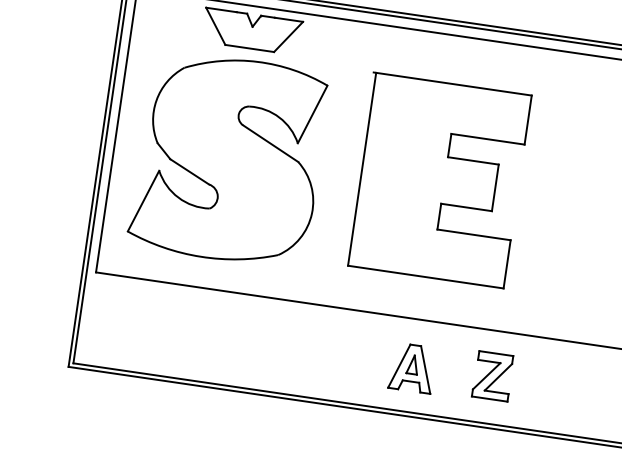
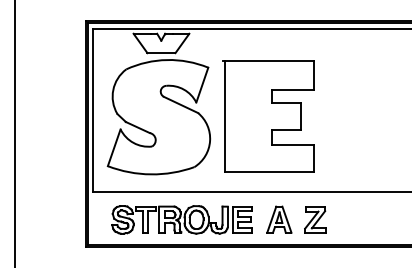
part: (438, 179) -> (268, 116), moved
part: (242, 342) -> (181, 219), added
part: (493, 375) -> (315, 219), moved

